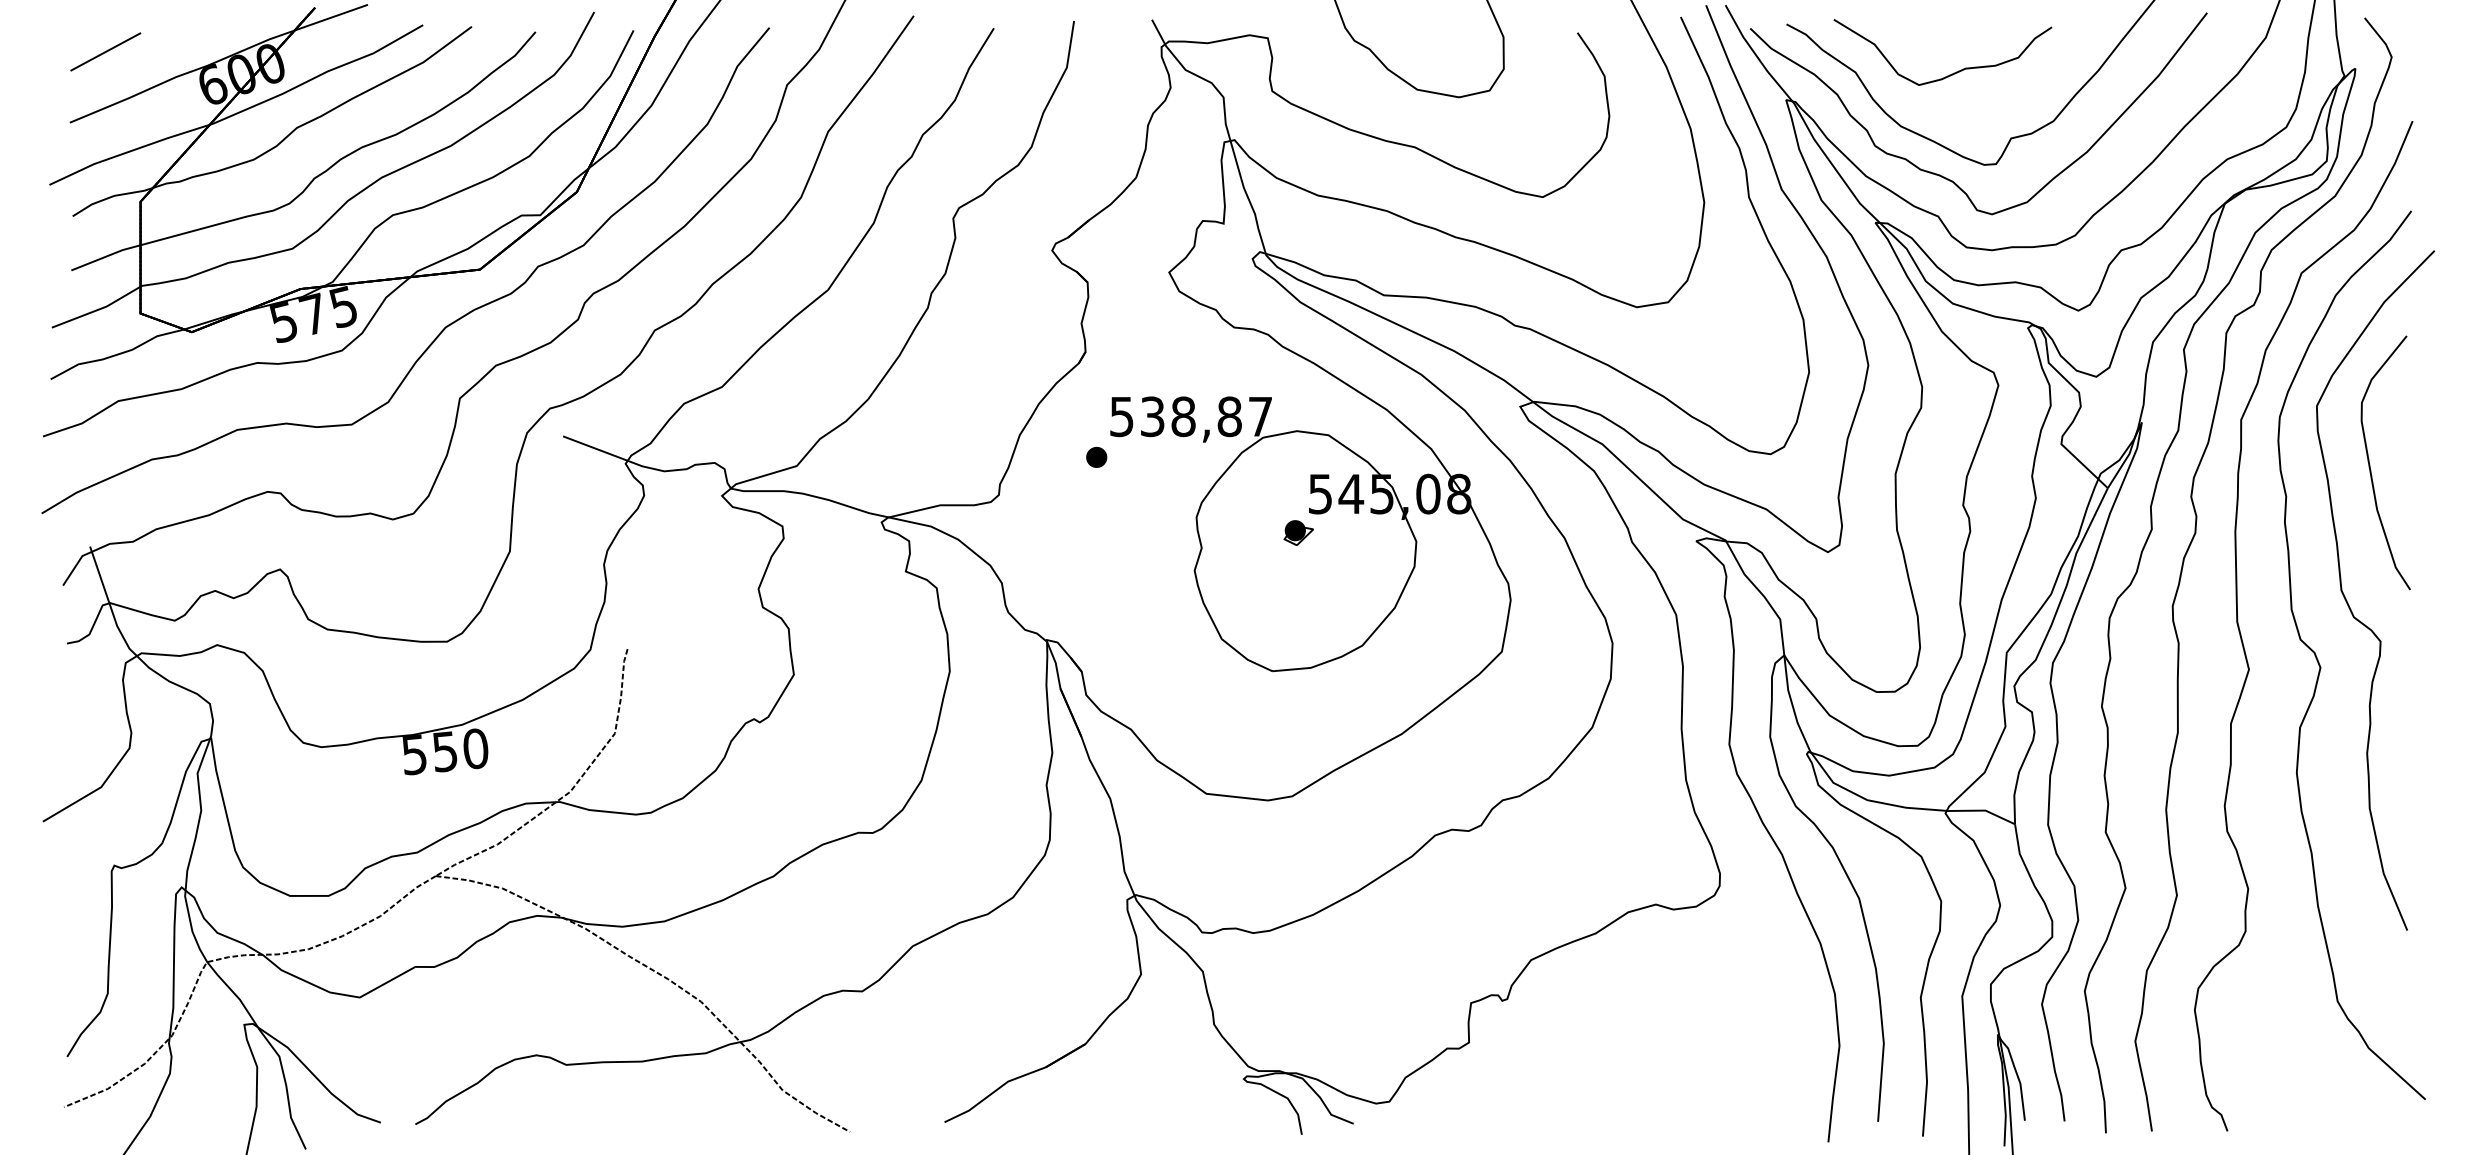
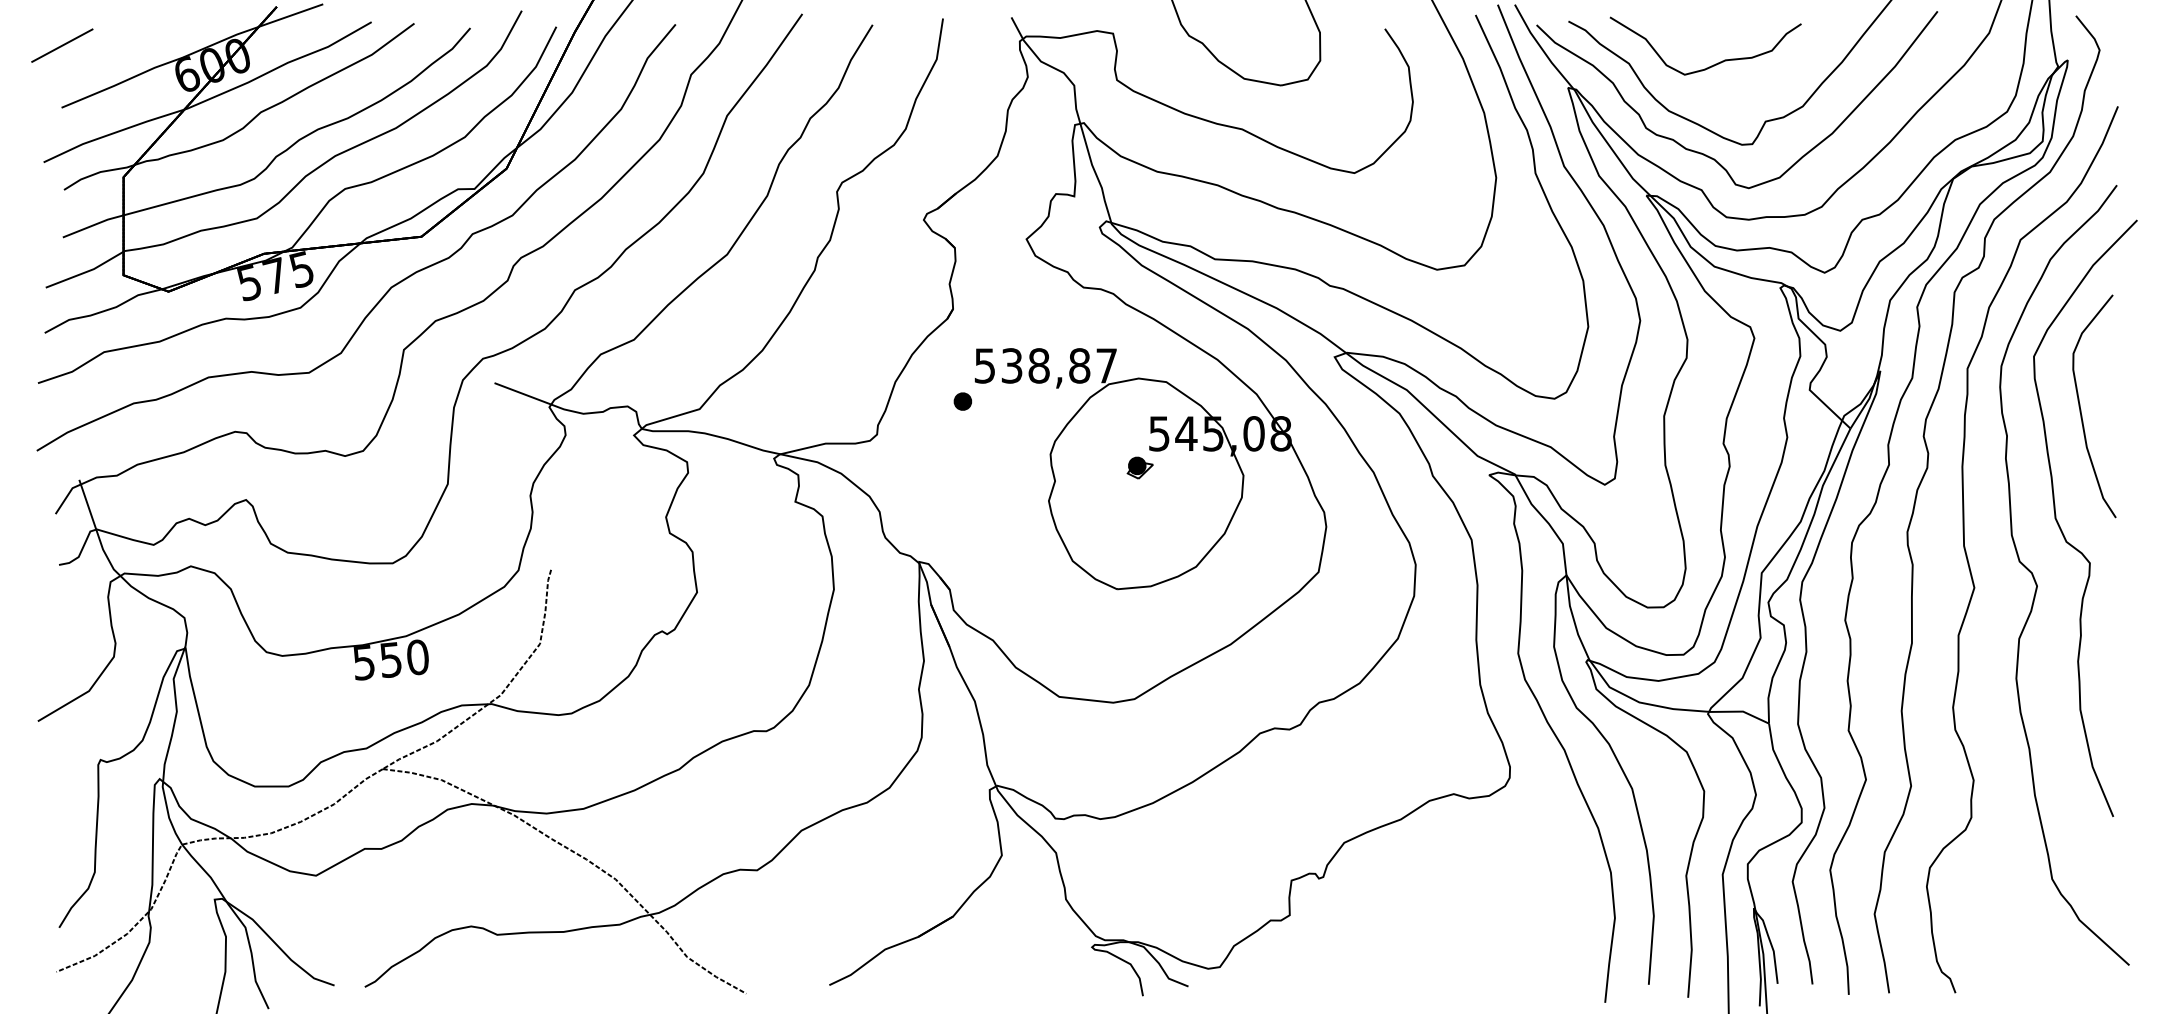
line: (105, 51) -> (62, 45), moved

